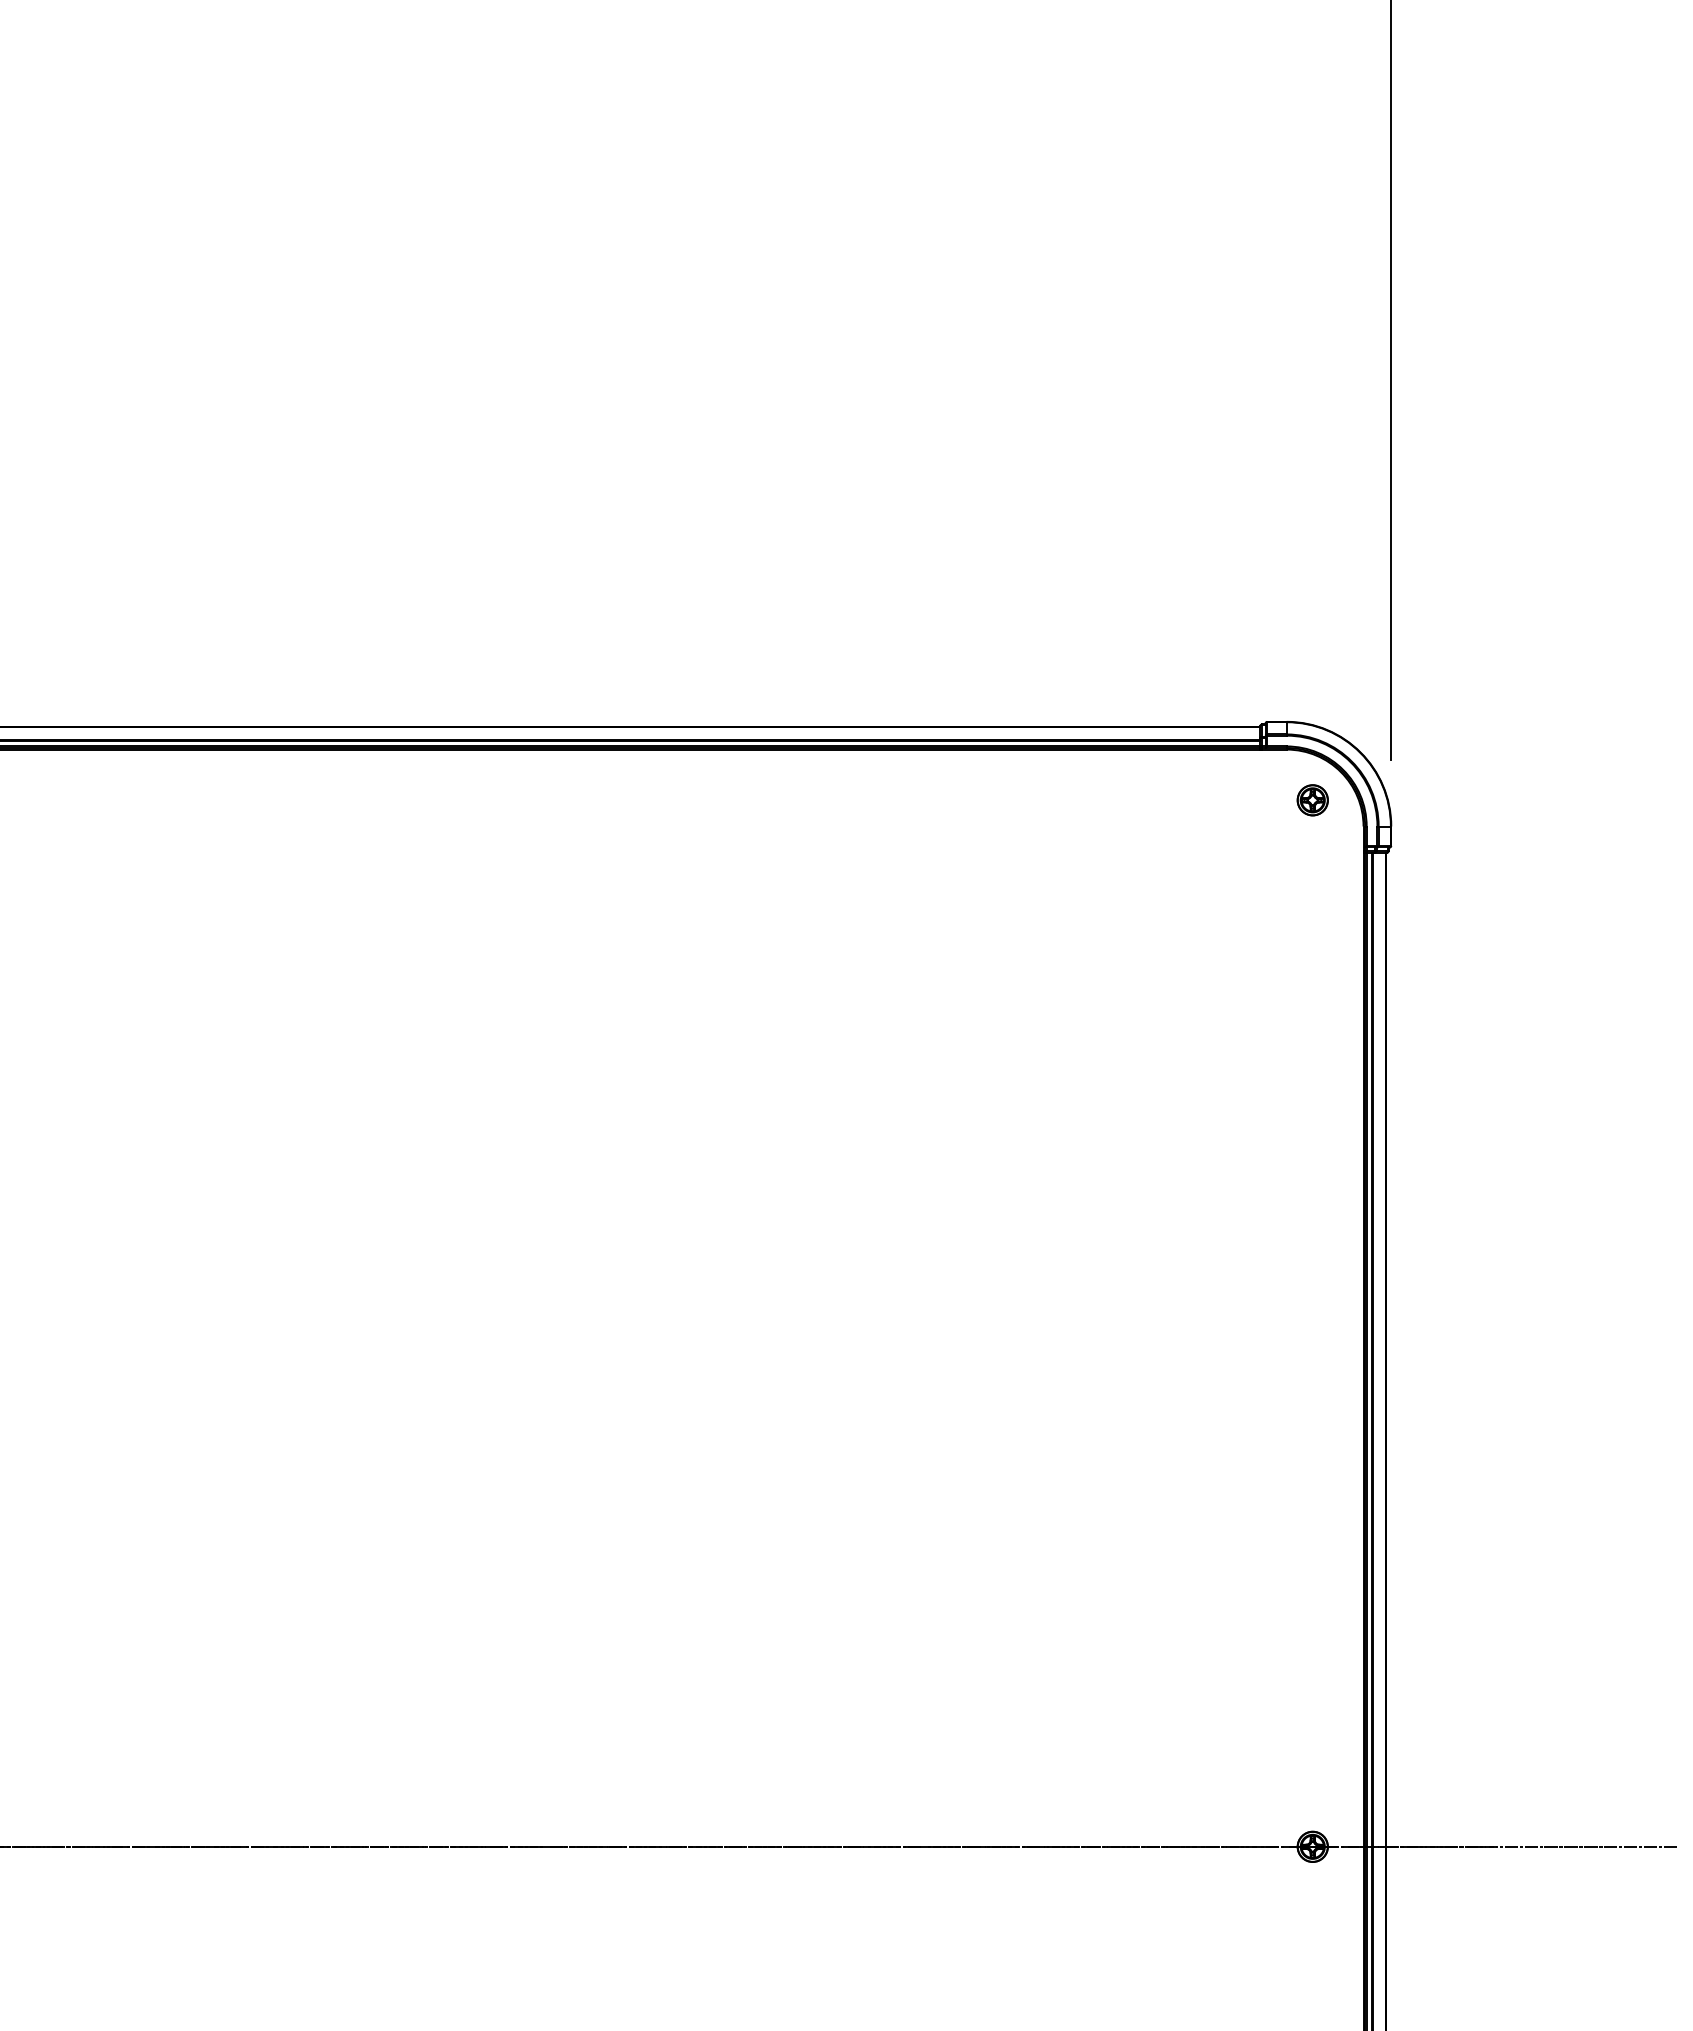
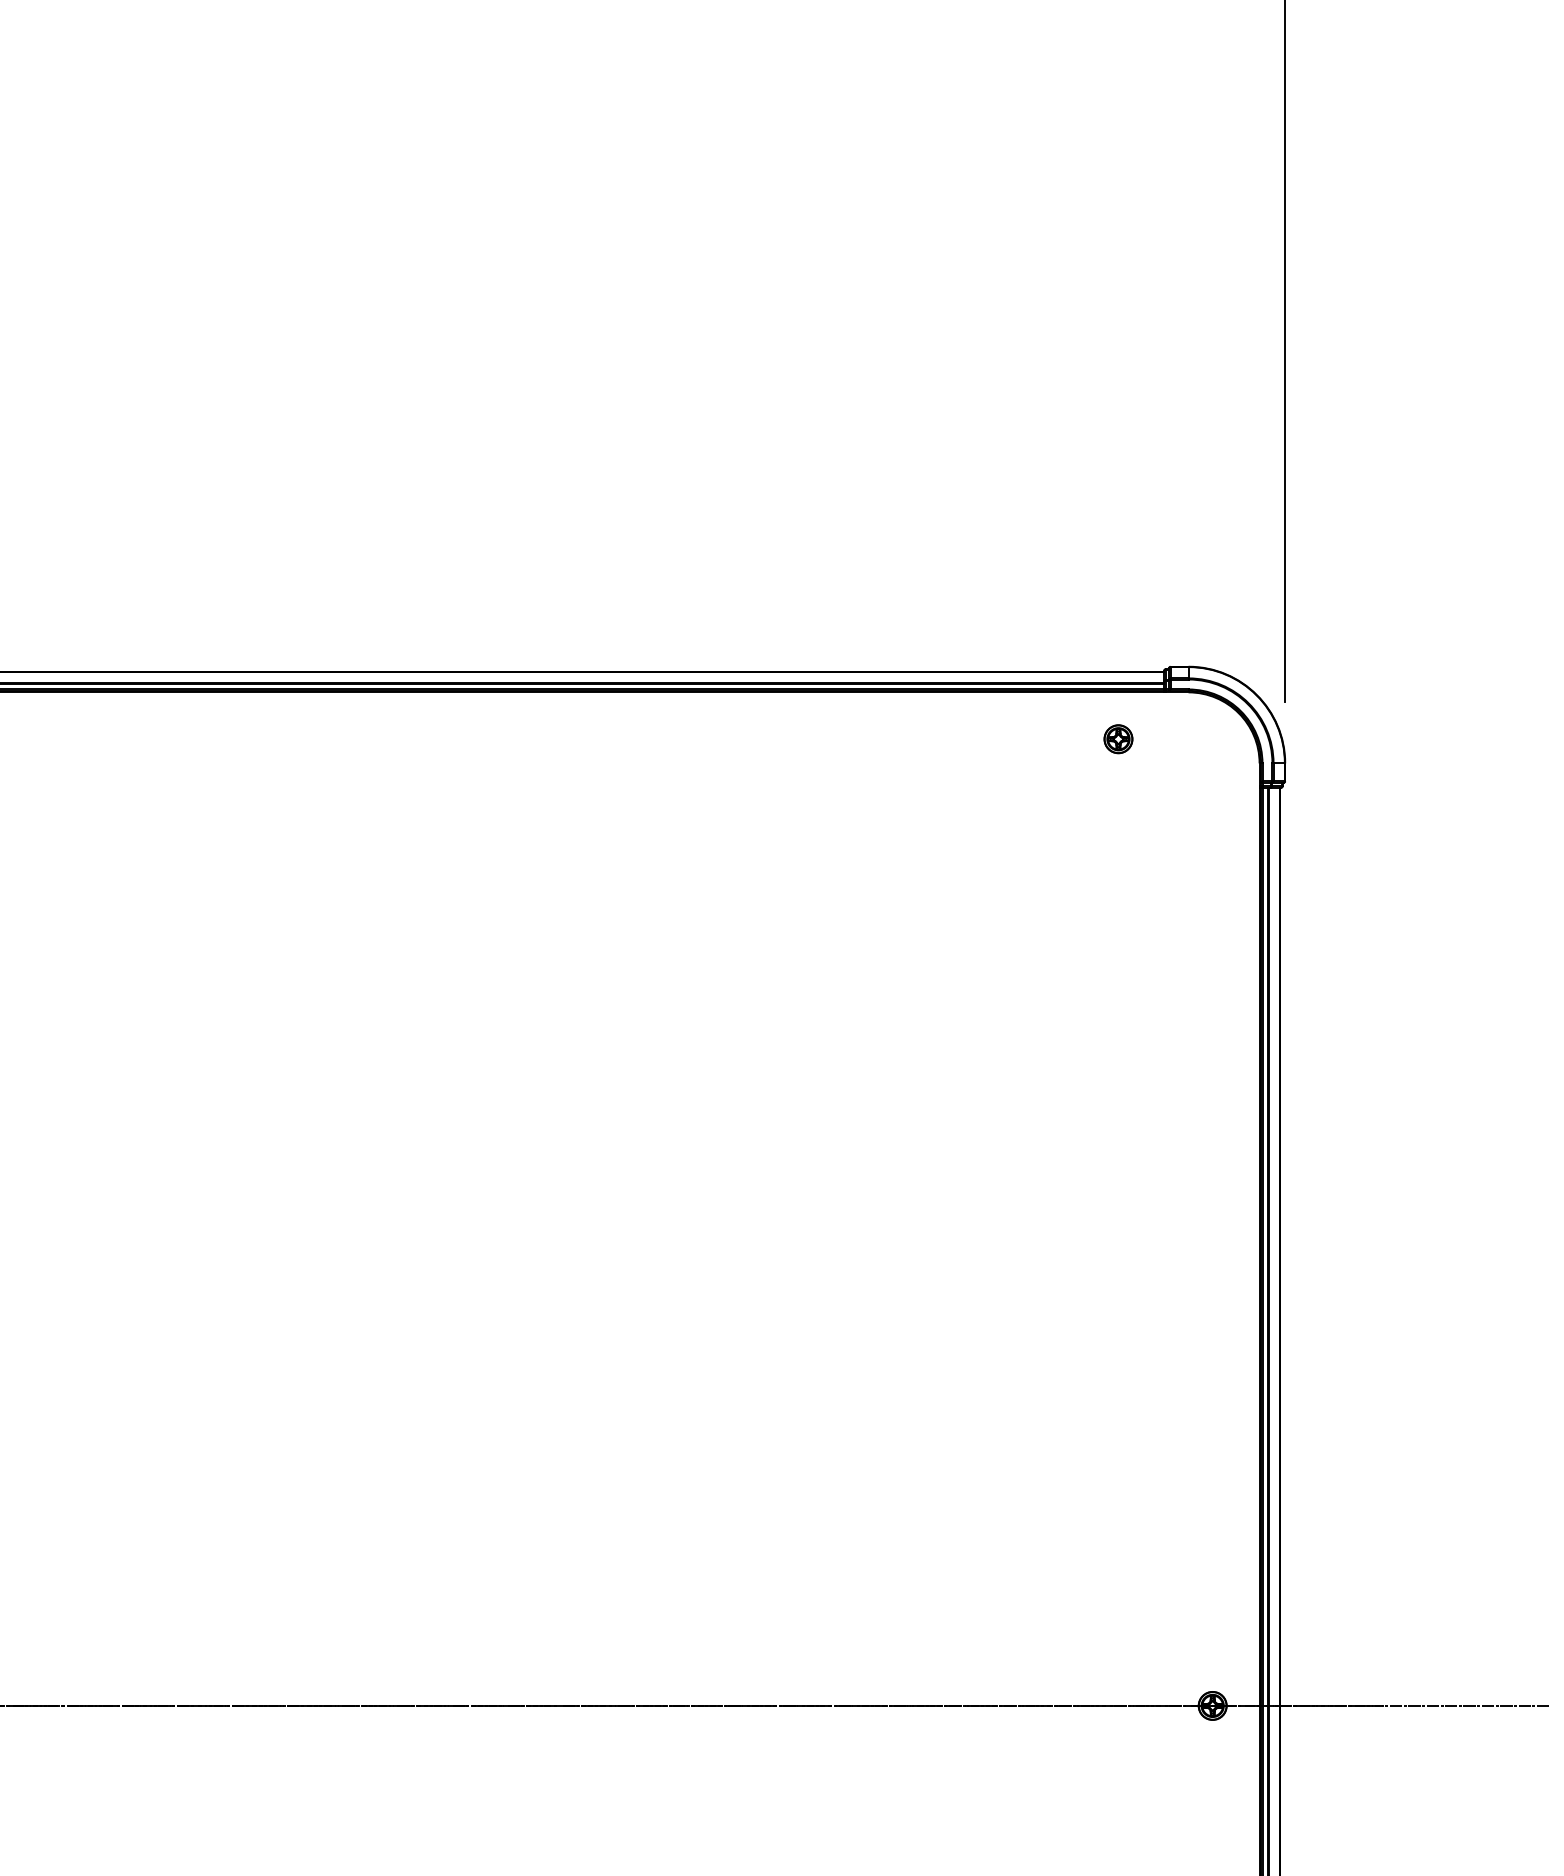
part: (1312, 800) -> (1118, 739), moved

